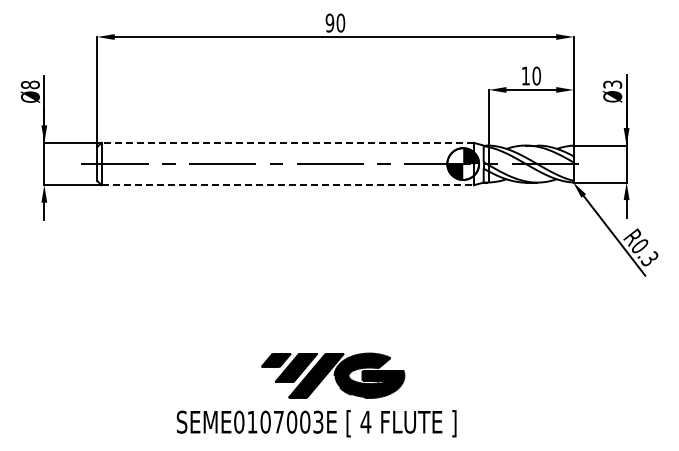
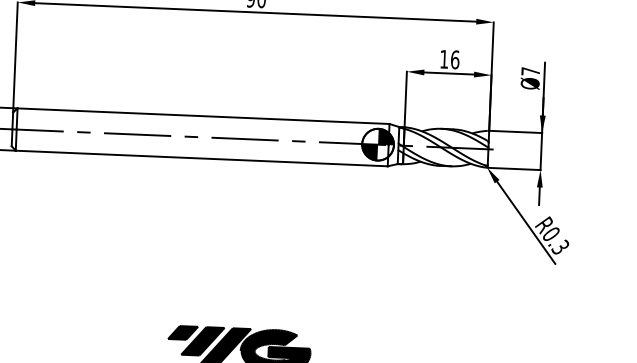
text: (536, 75) -> (454, 59), 10 -> 16
text: (612, 84) -> (530, 71), Ø3 -> Ø7
line: (287, 142) -> (203, 115), dashed -> solid
line: (288, 185) -> (202, 158), dashed -> solid

